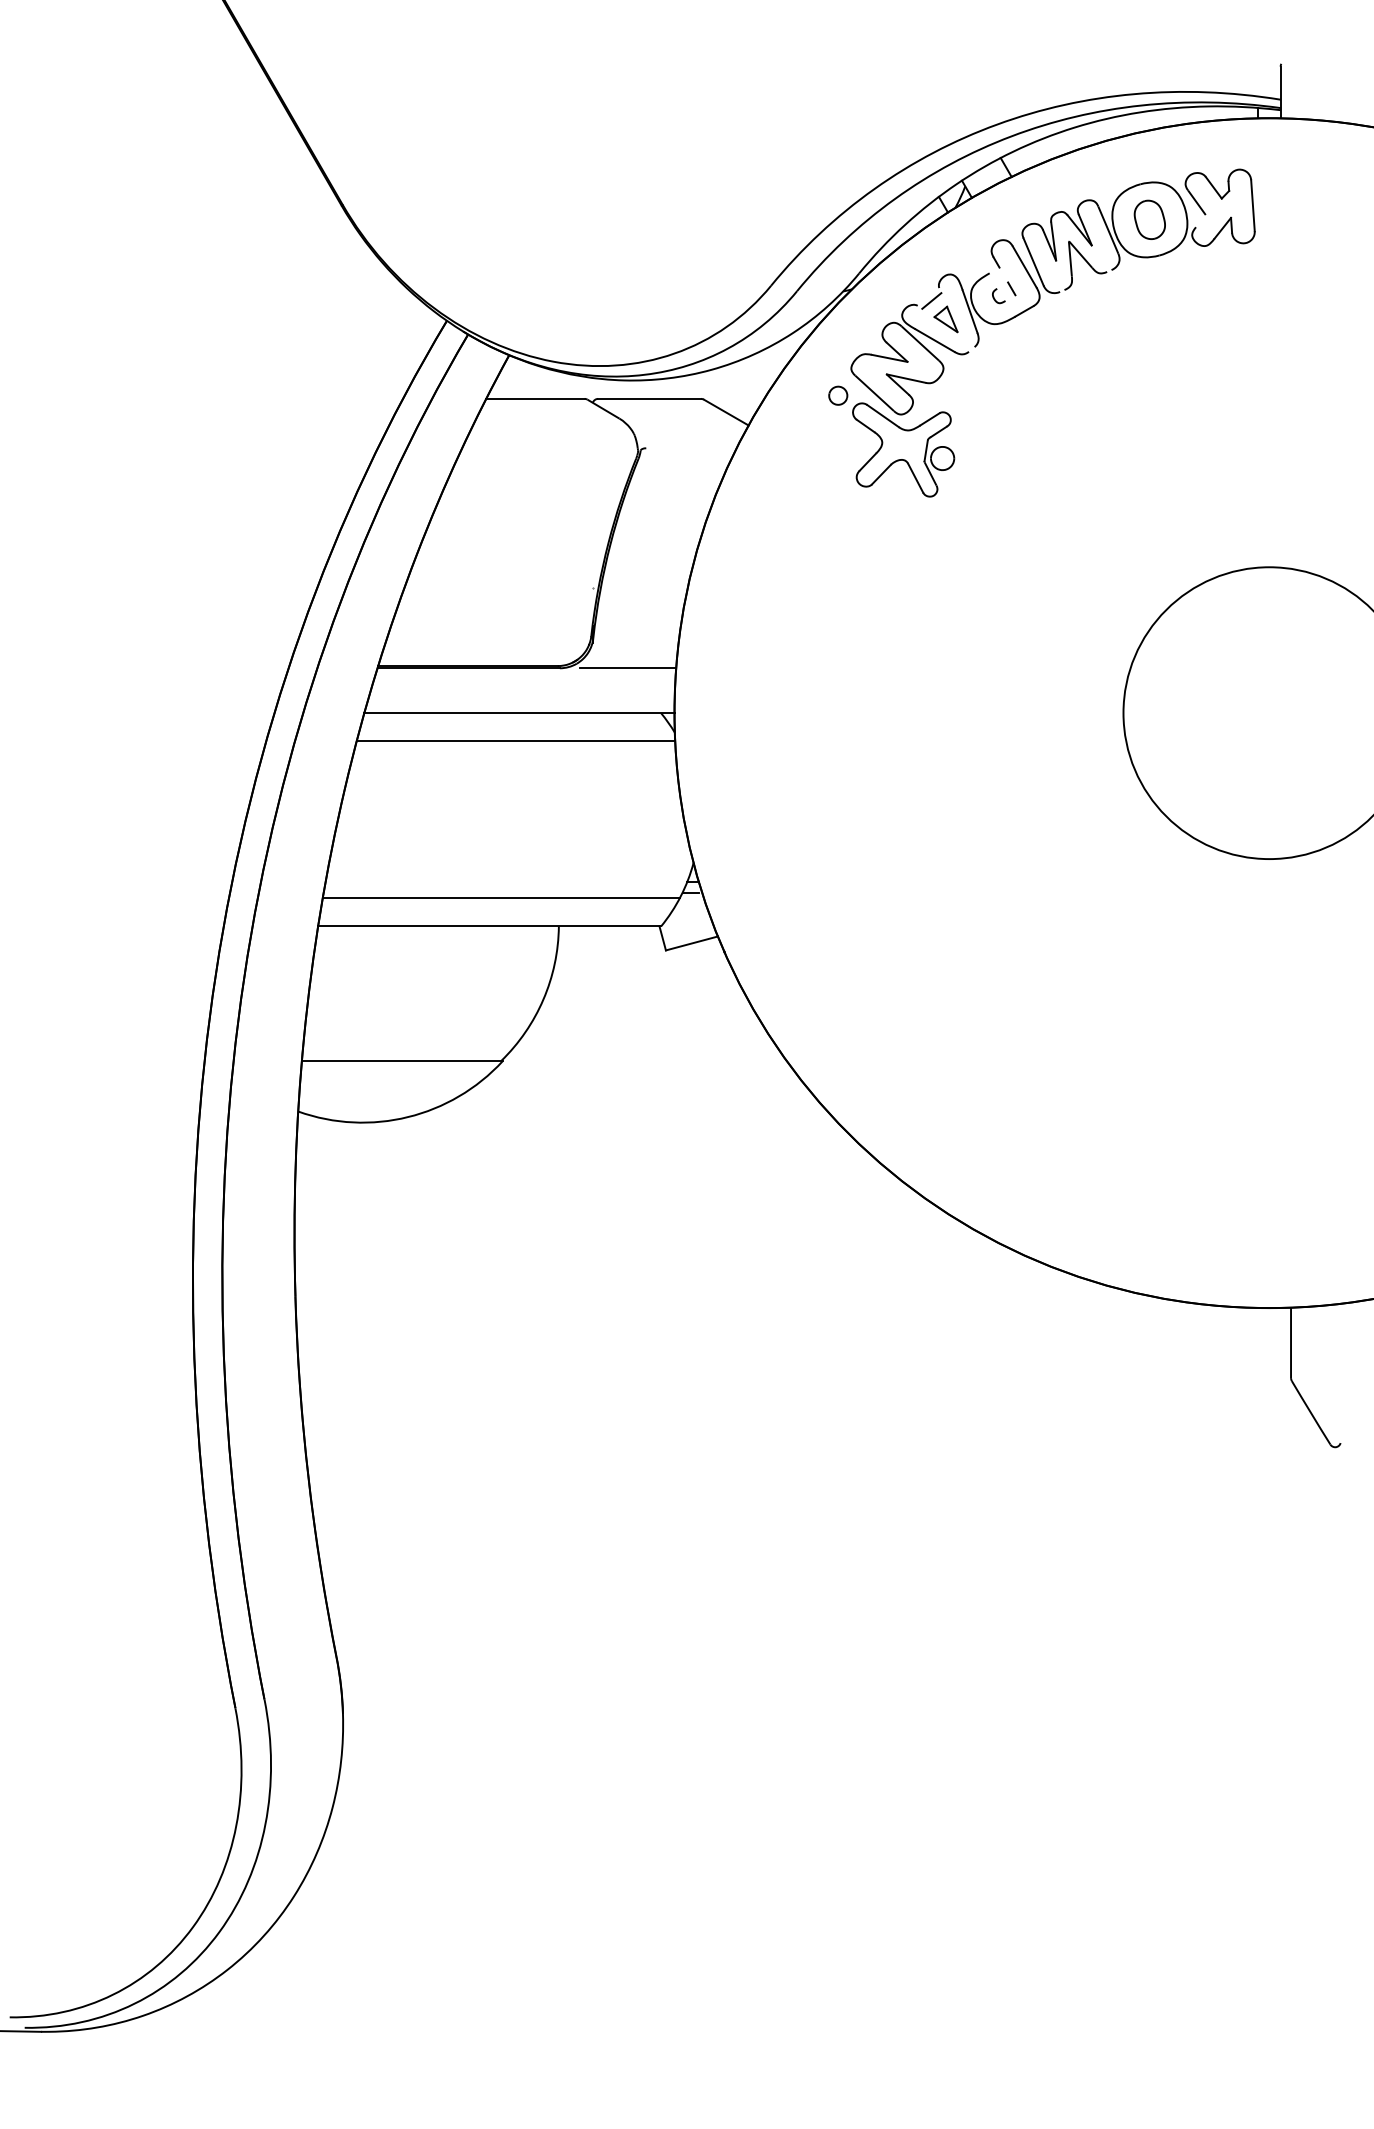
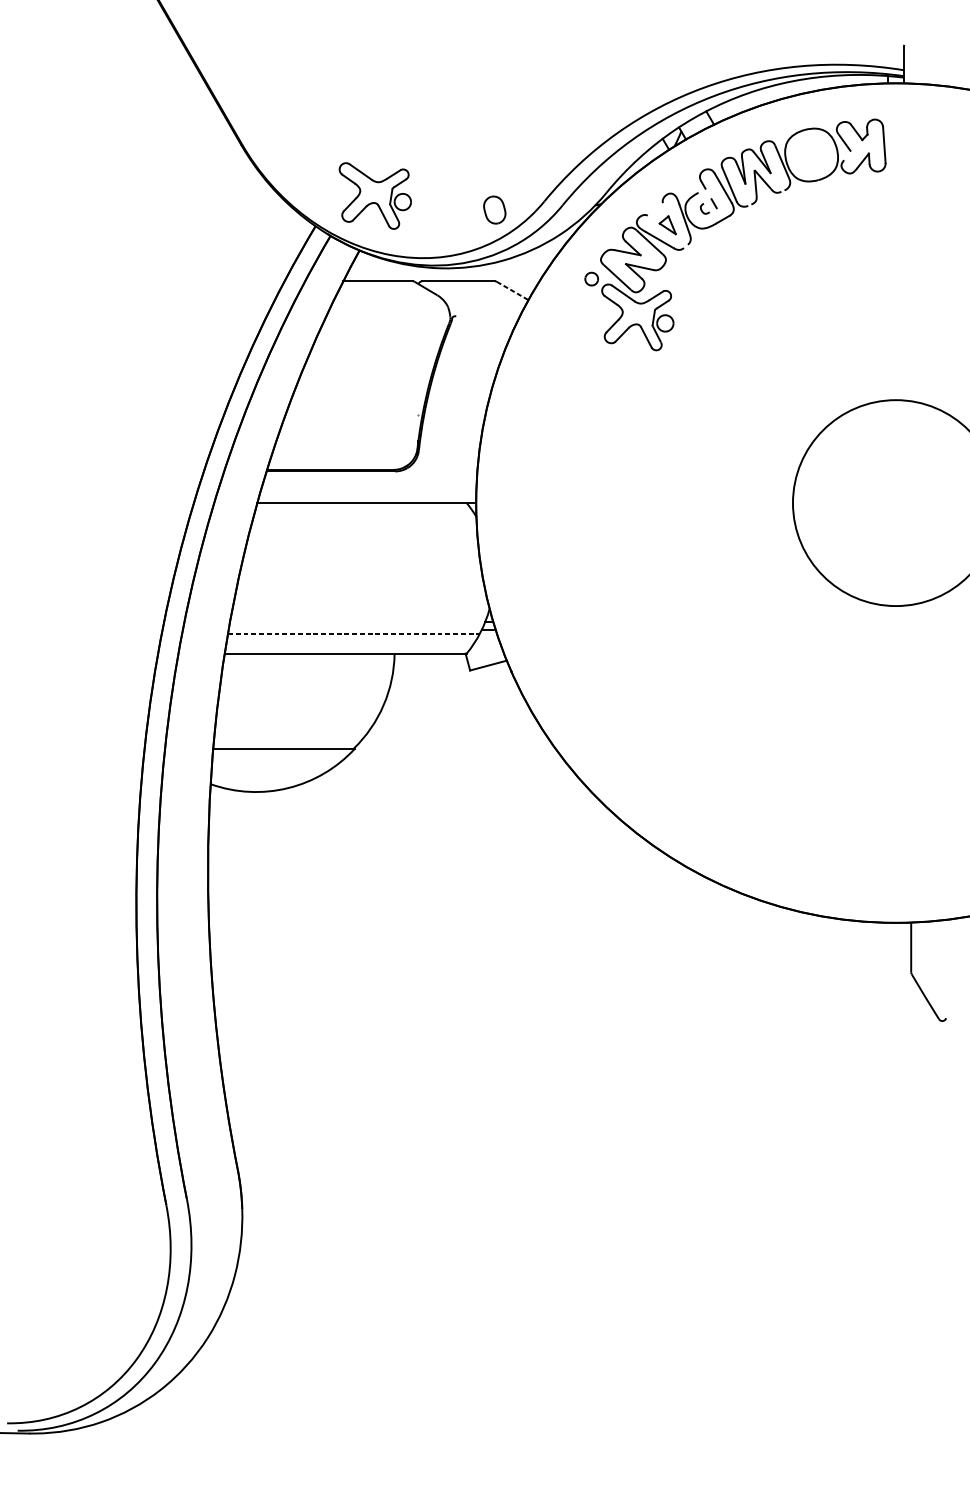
part: (1149, 219) -> (494, 209), moved
part: (531, 277) -> (375, 195), added
line: (931, 300) -> (657, 211), removed
line: (726, 412) -> (512, 290), solid -> dashed
line: (628, 668) -> (443, 471), removed
line: (515, 741) -> (363, 523), removed
line: (501, 898) -> (354, 633), solid -> dashed

